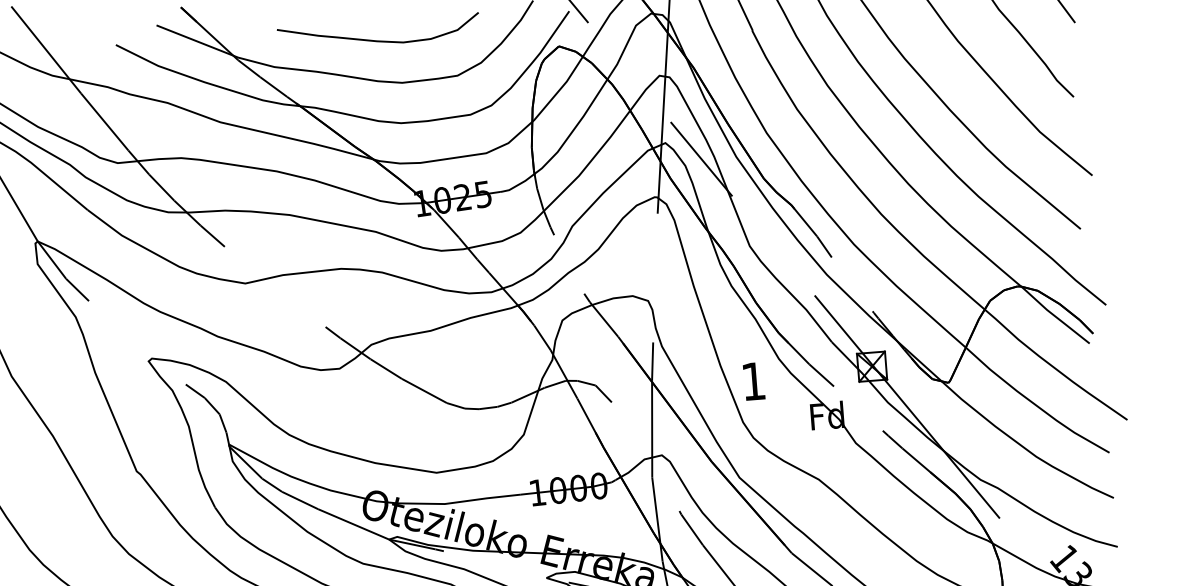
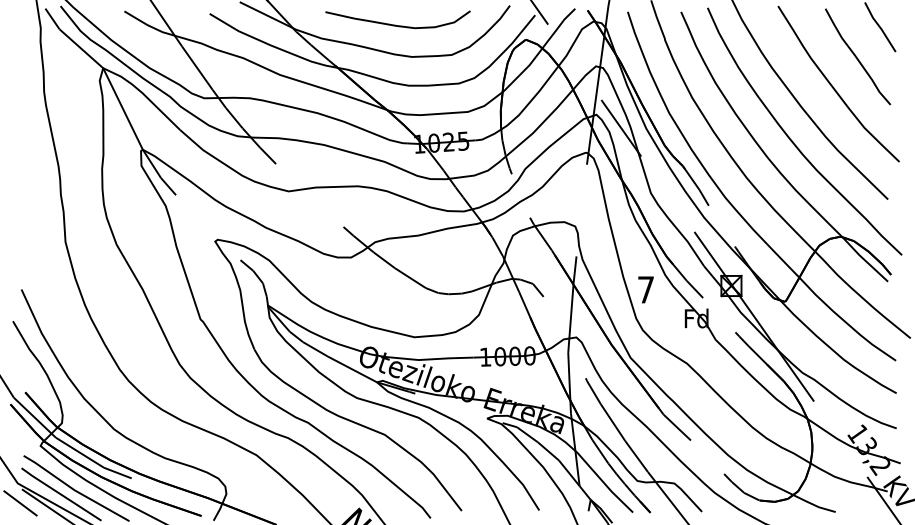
text: (752, 380) -> (645, 289), 1 -> 7

